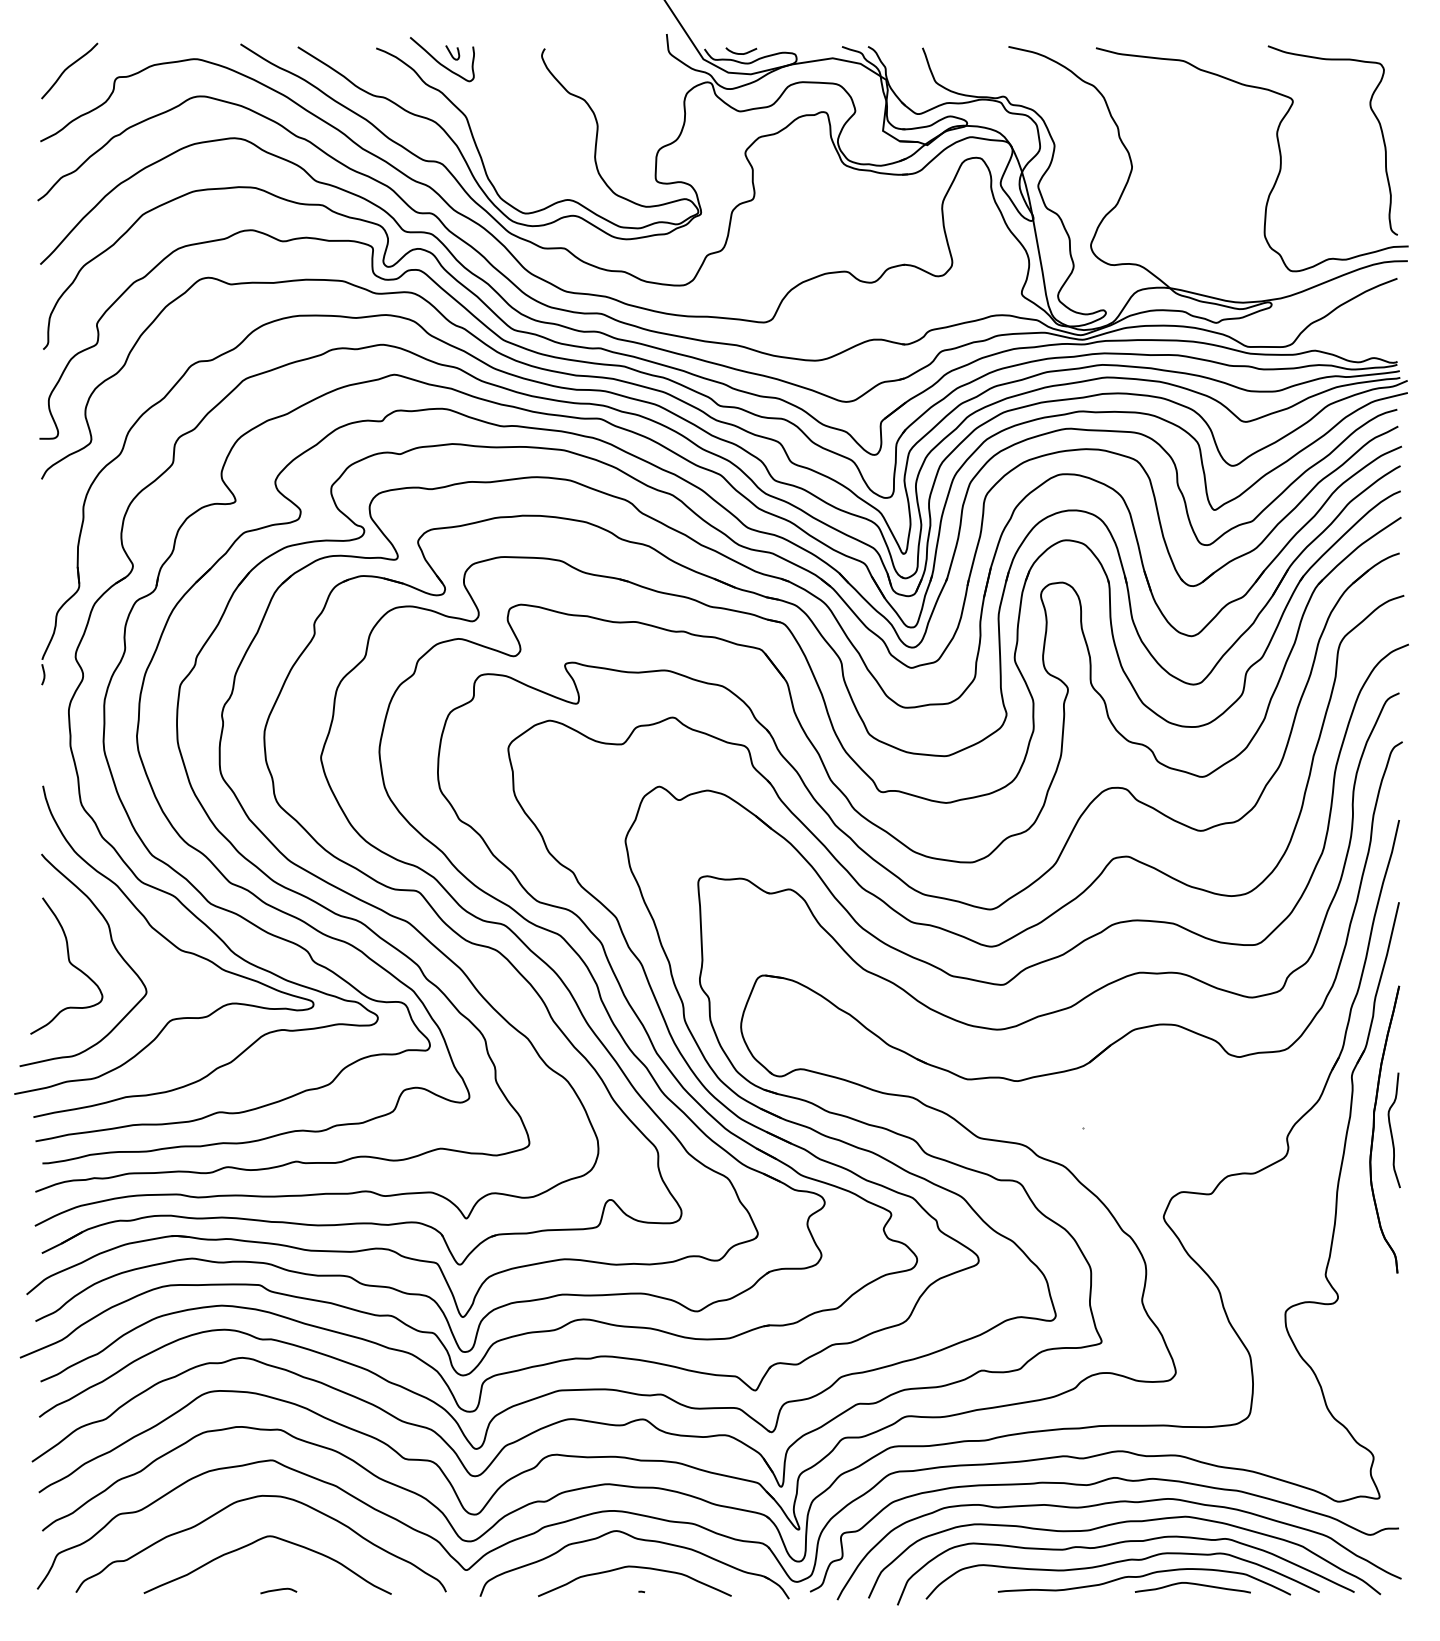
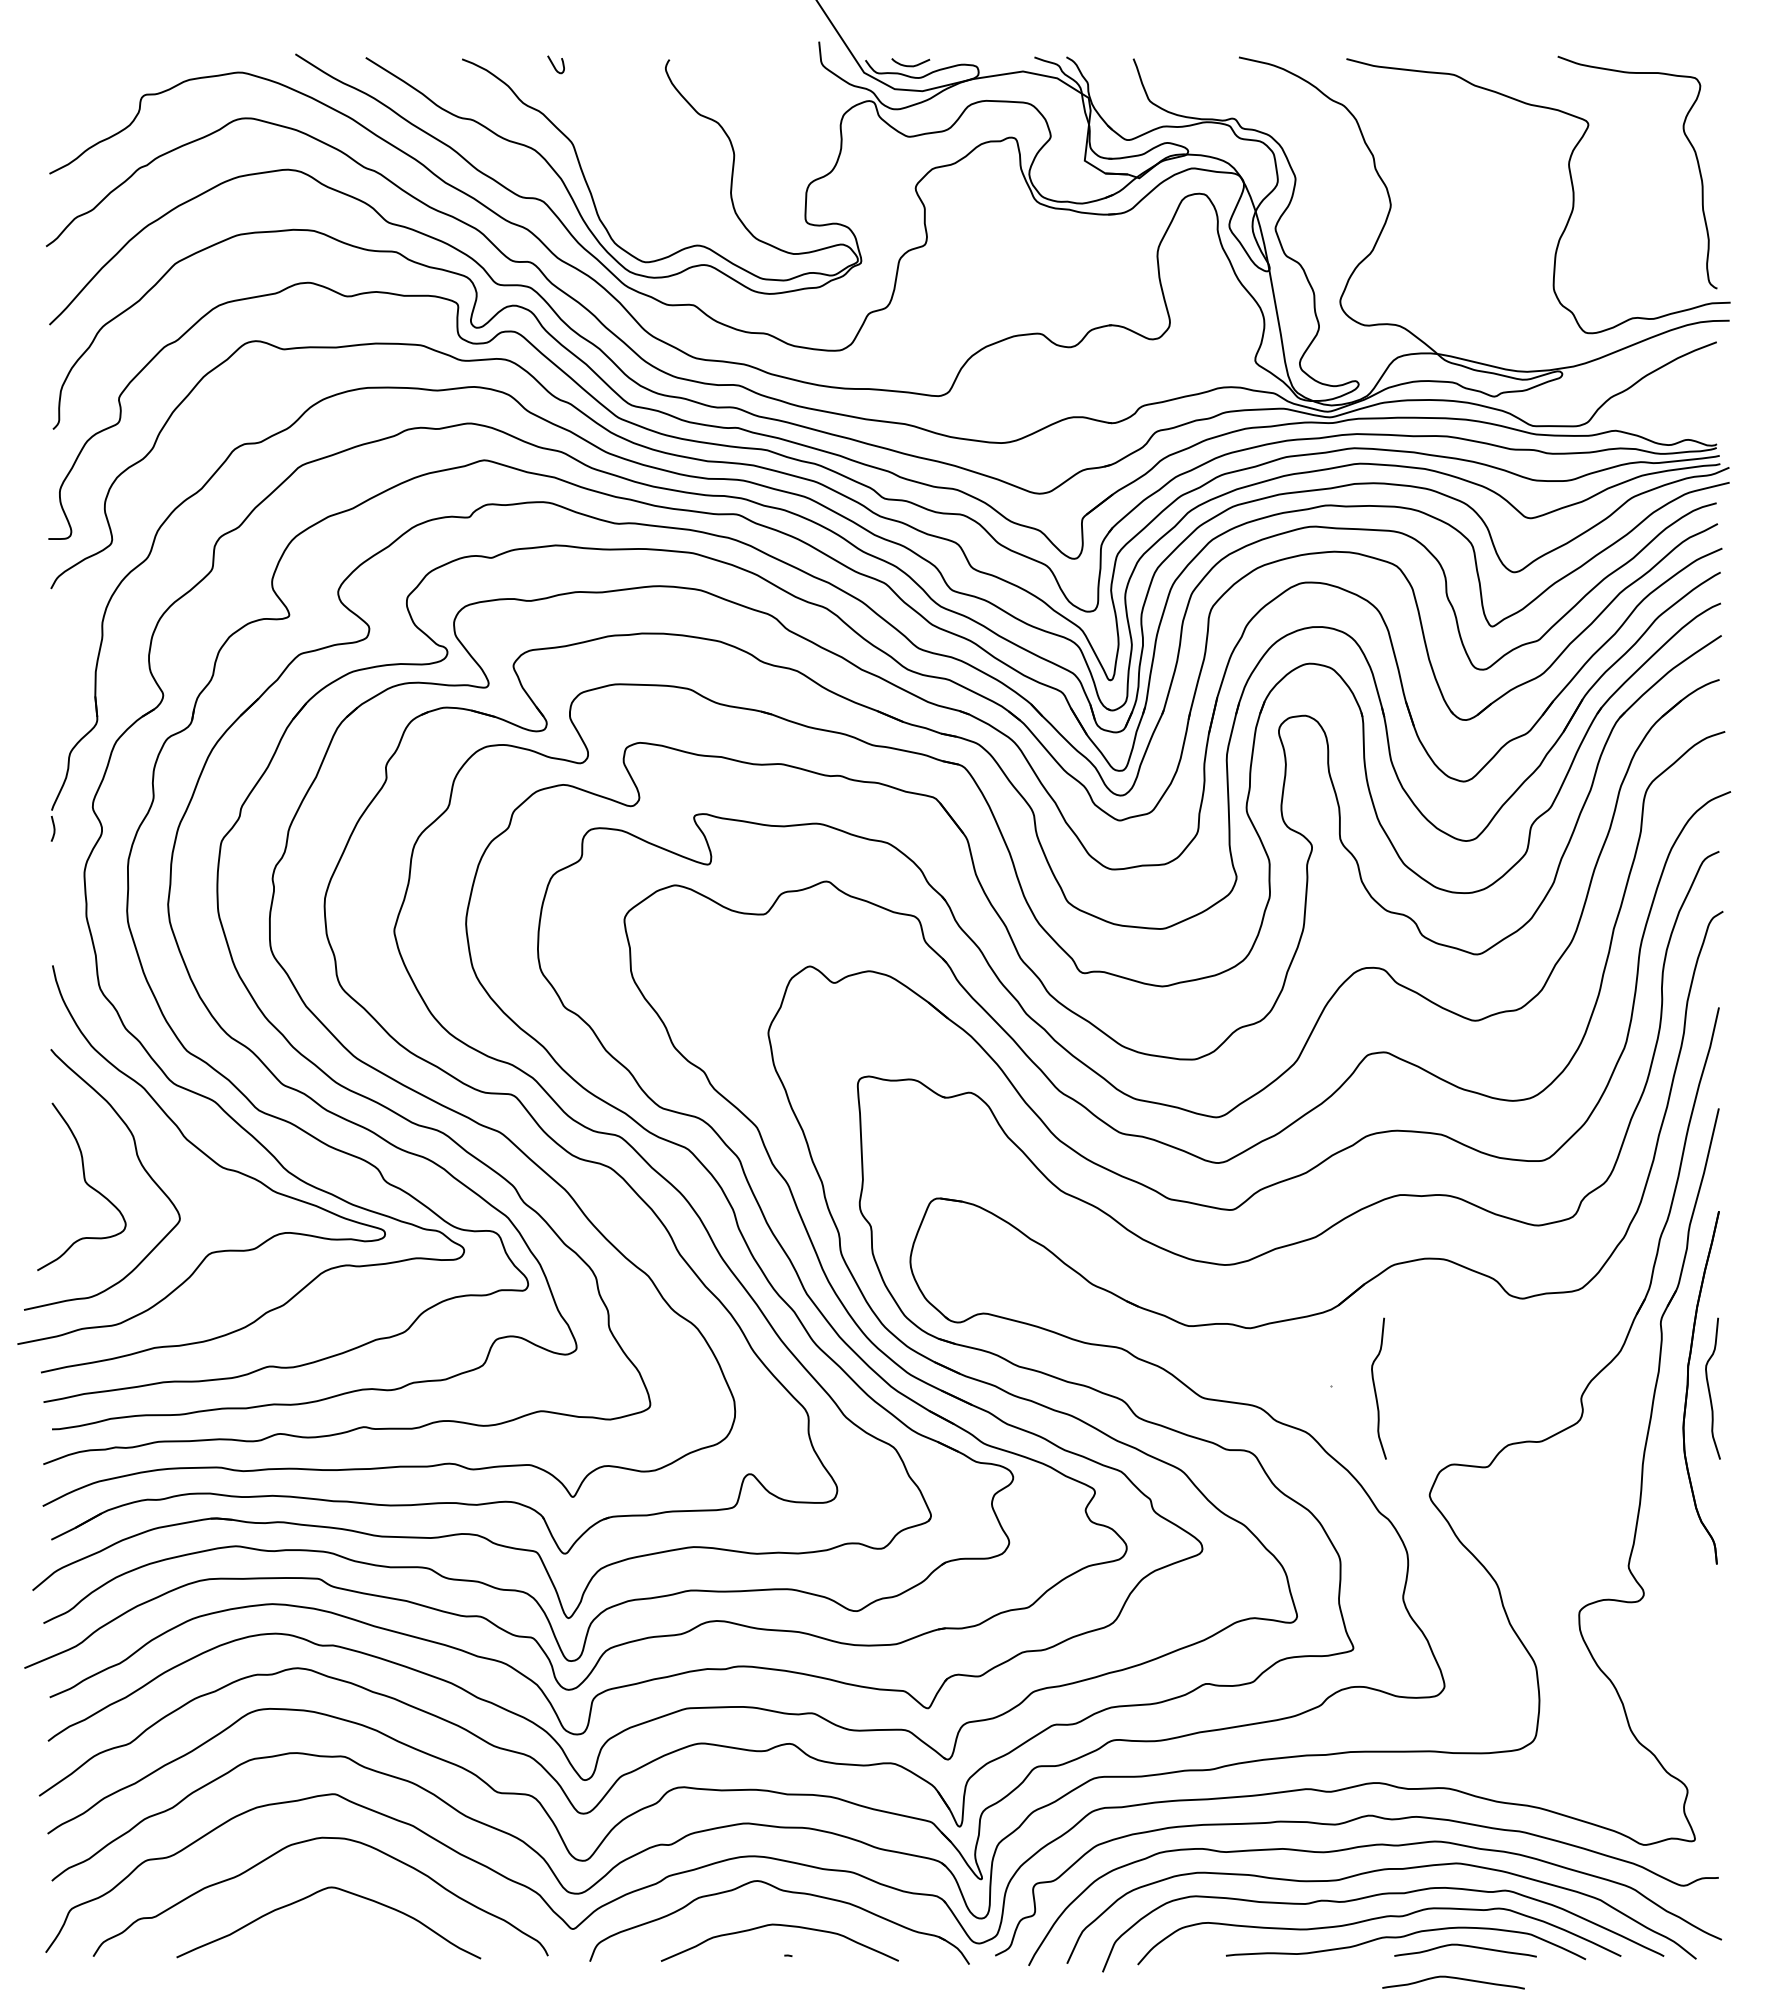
curve: (440, 62) -> (540, 76), removed
curve: (68, 68) -> (83, 84), removed
curve: (1119, 1130) -> (1375, 1388), added
curve: (278, 1590) -> (342, 1954), removed
curve: (1183, 1610) -> (1453, 1978), added

